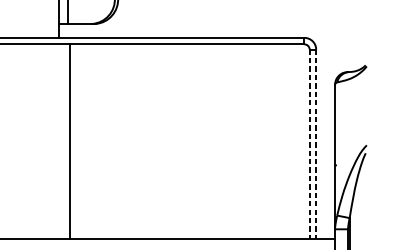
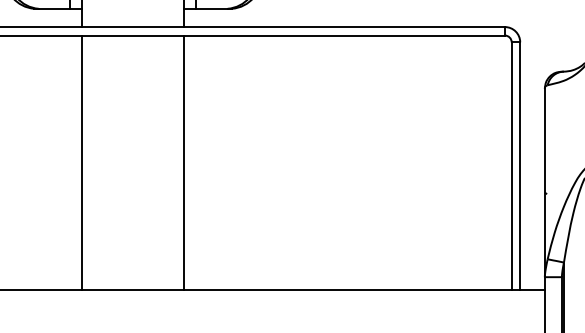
line: (70, 141) -> (183, 162), moved
line: (309, 144) -> (511, 166), dashed -> solid
line: (316, 144) -> (520, 166), dashed -> solid

